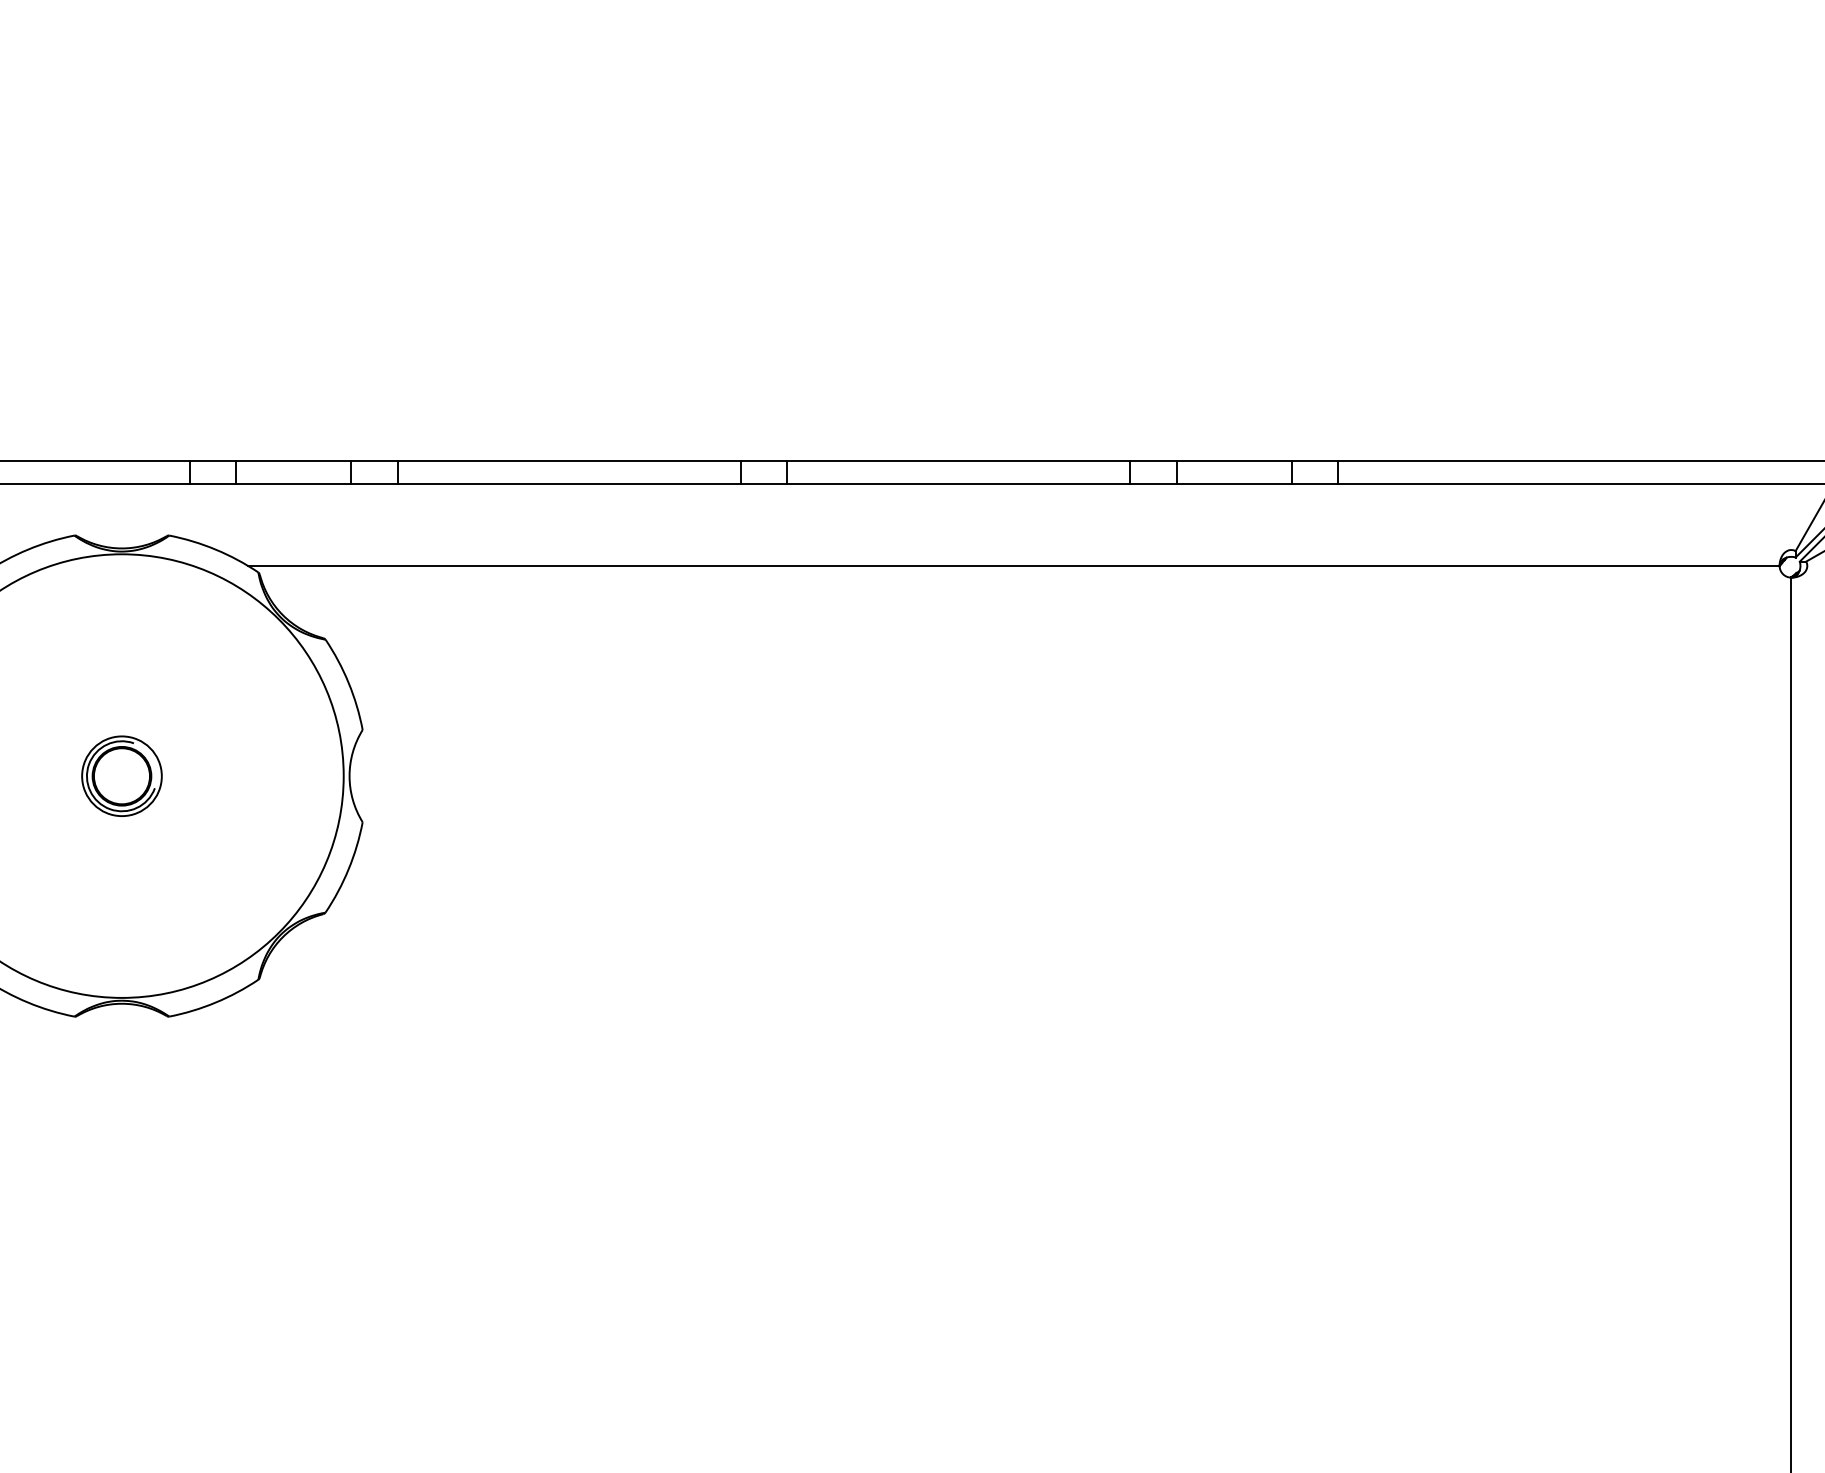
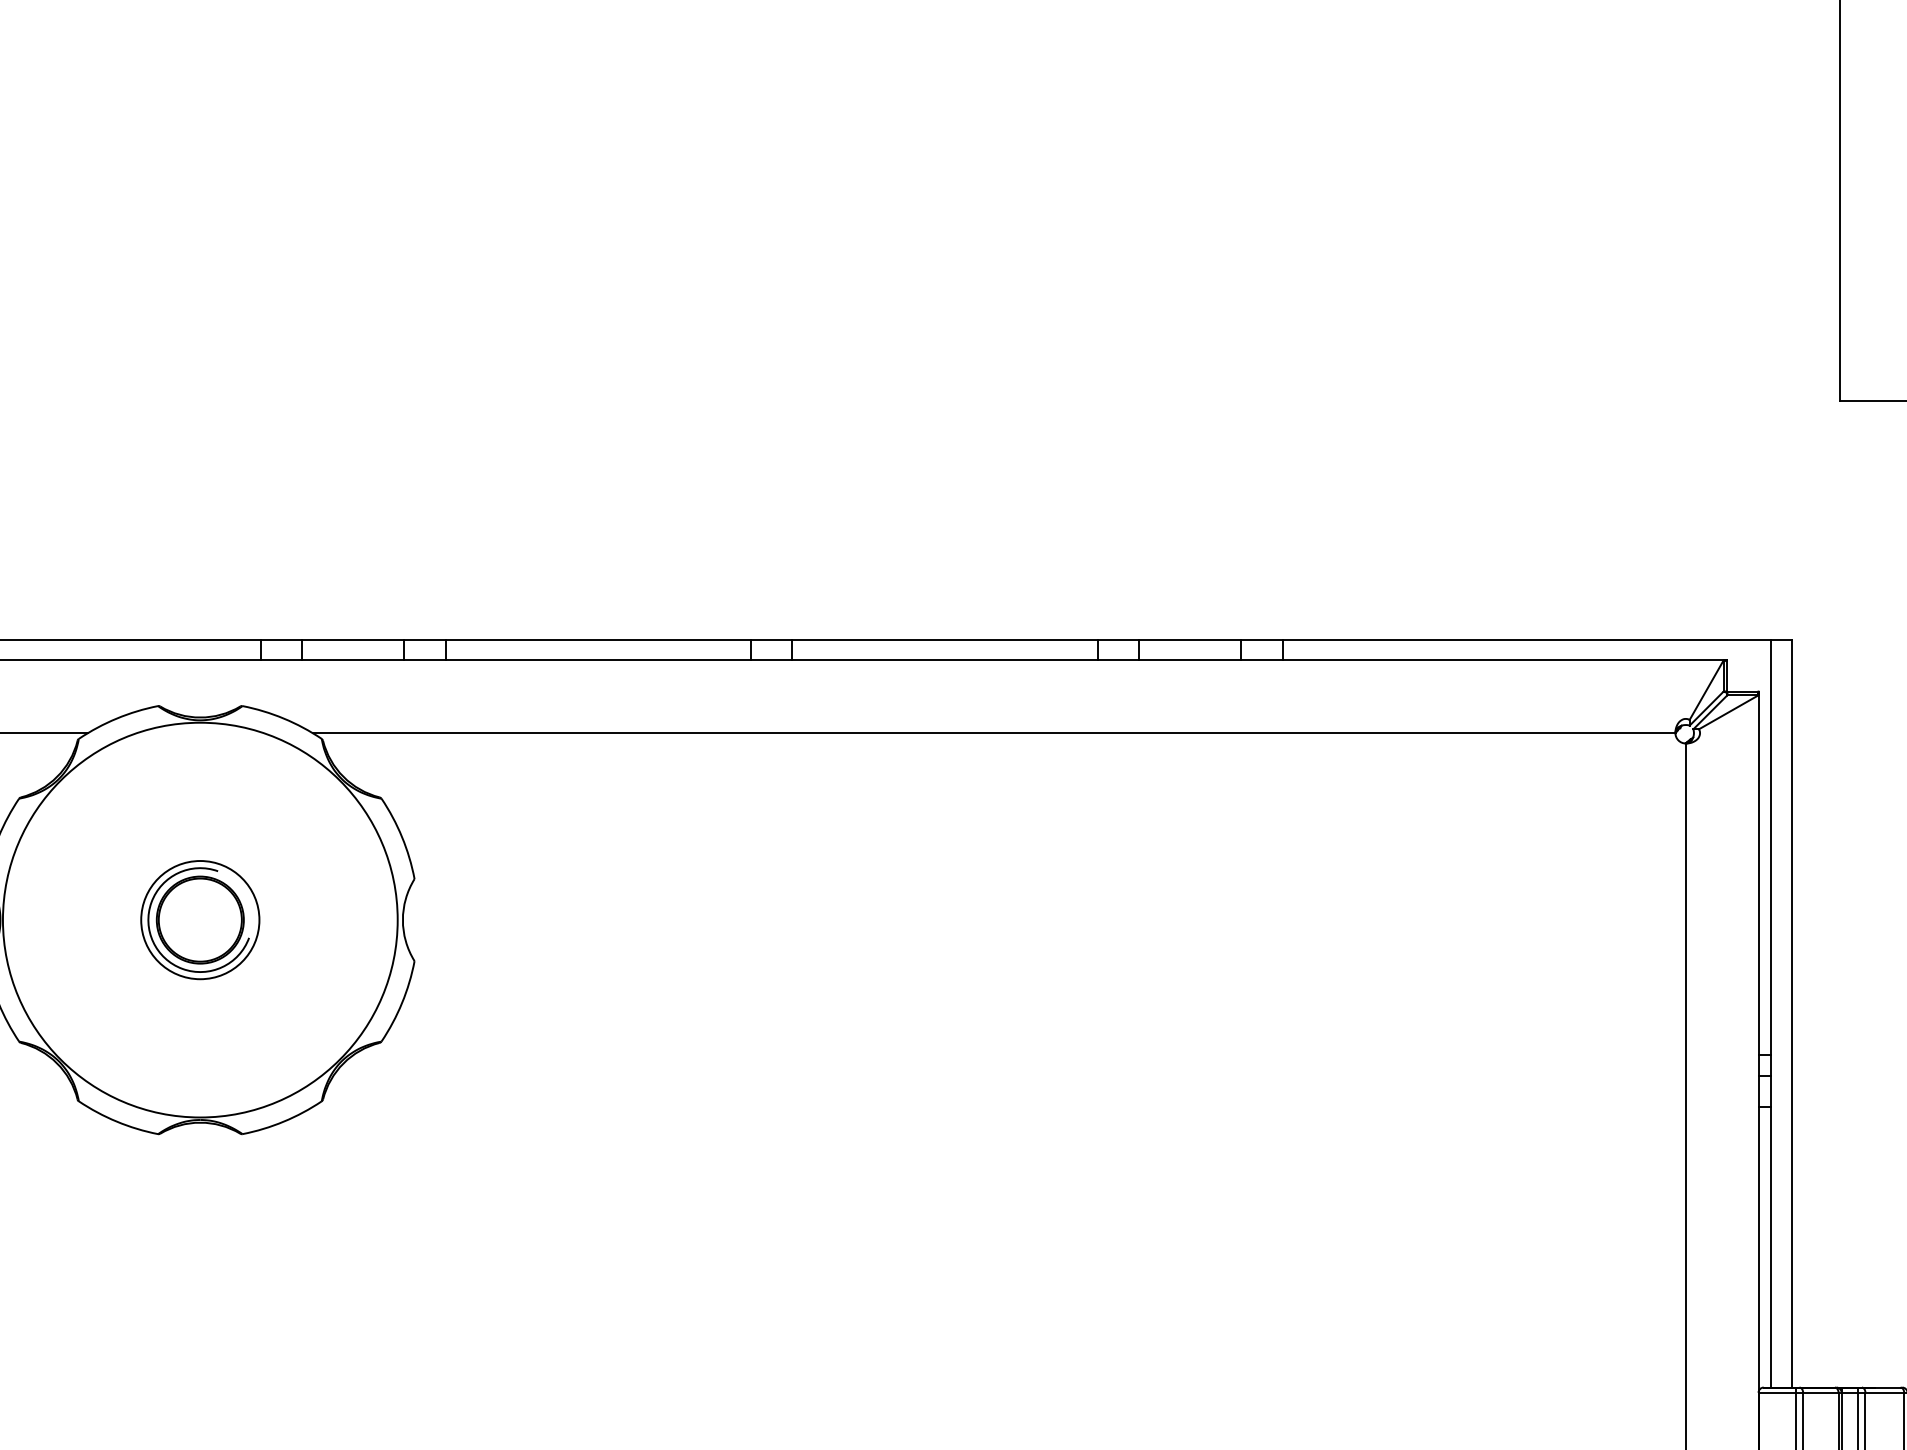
part: (122, 776) -> (200, 920), size x1.67

